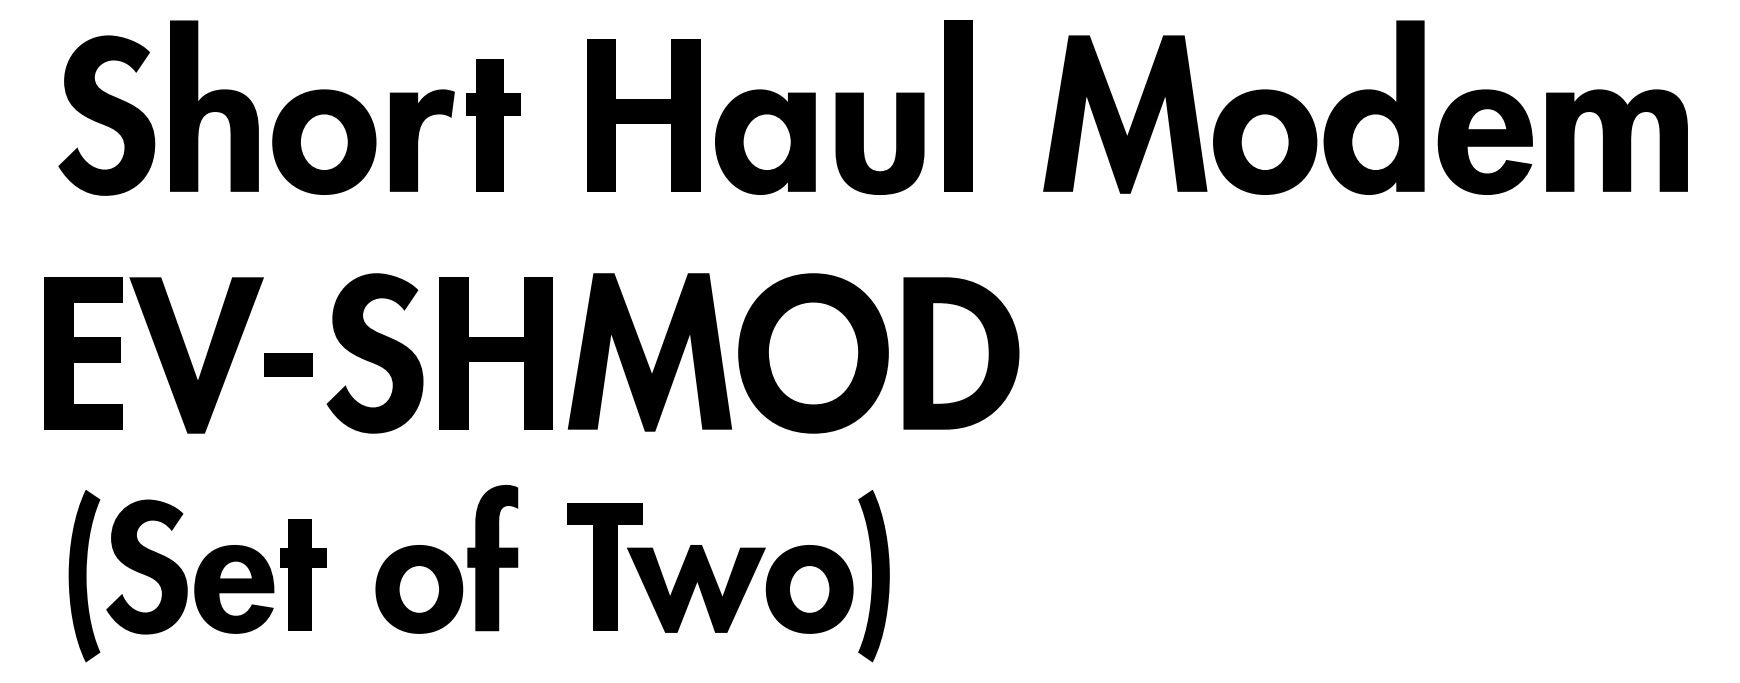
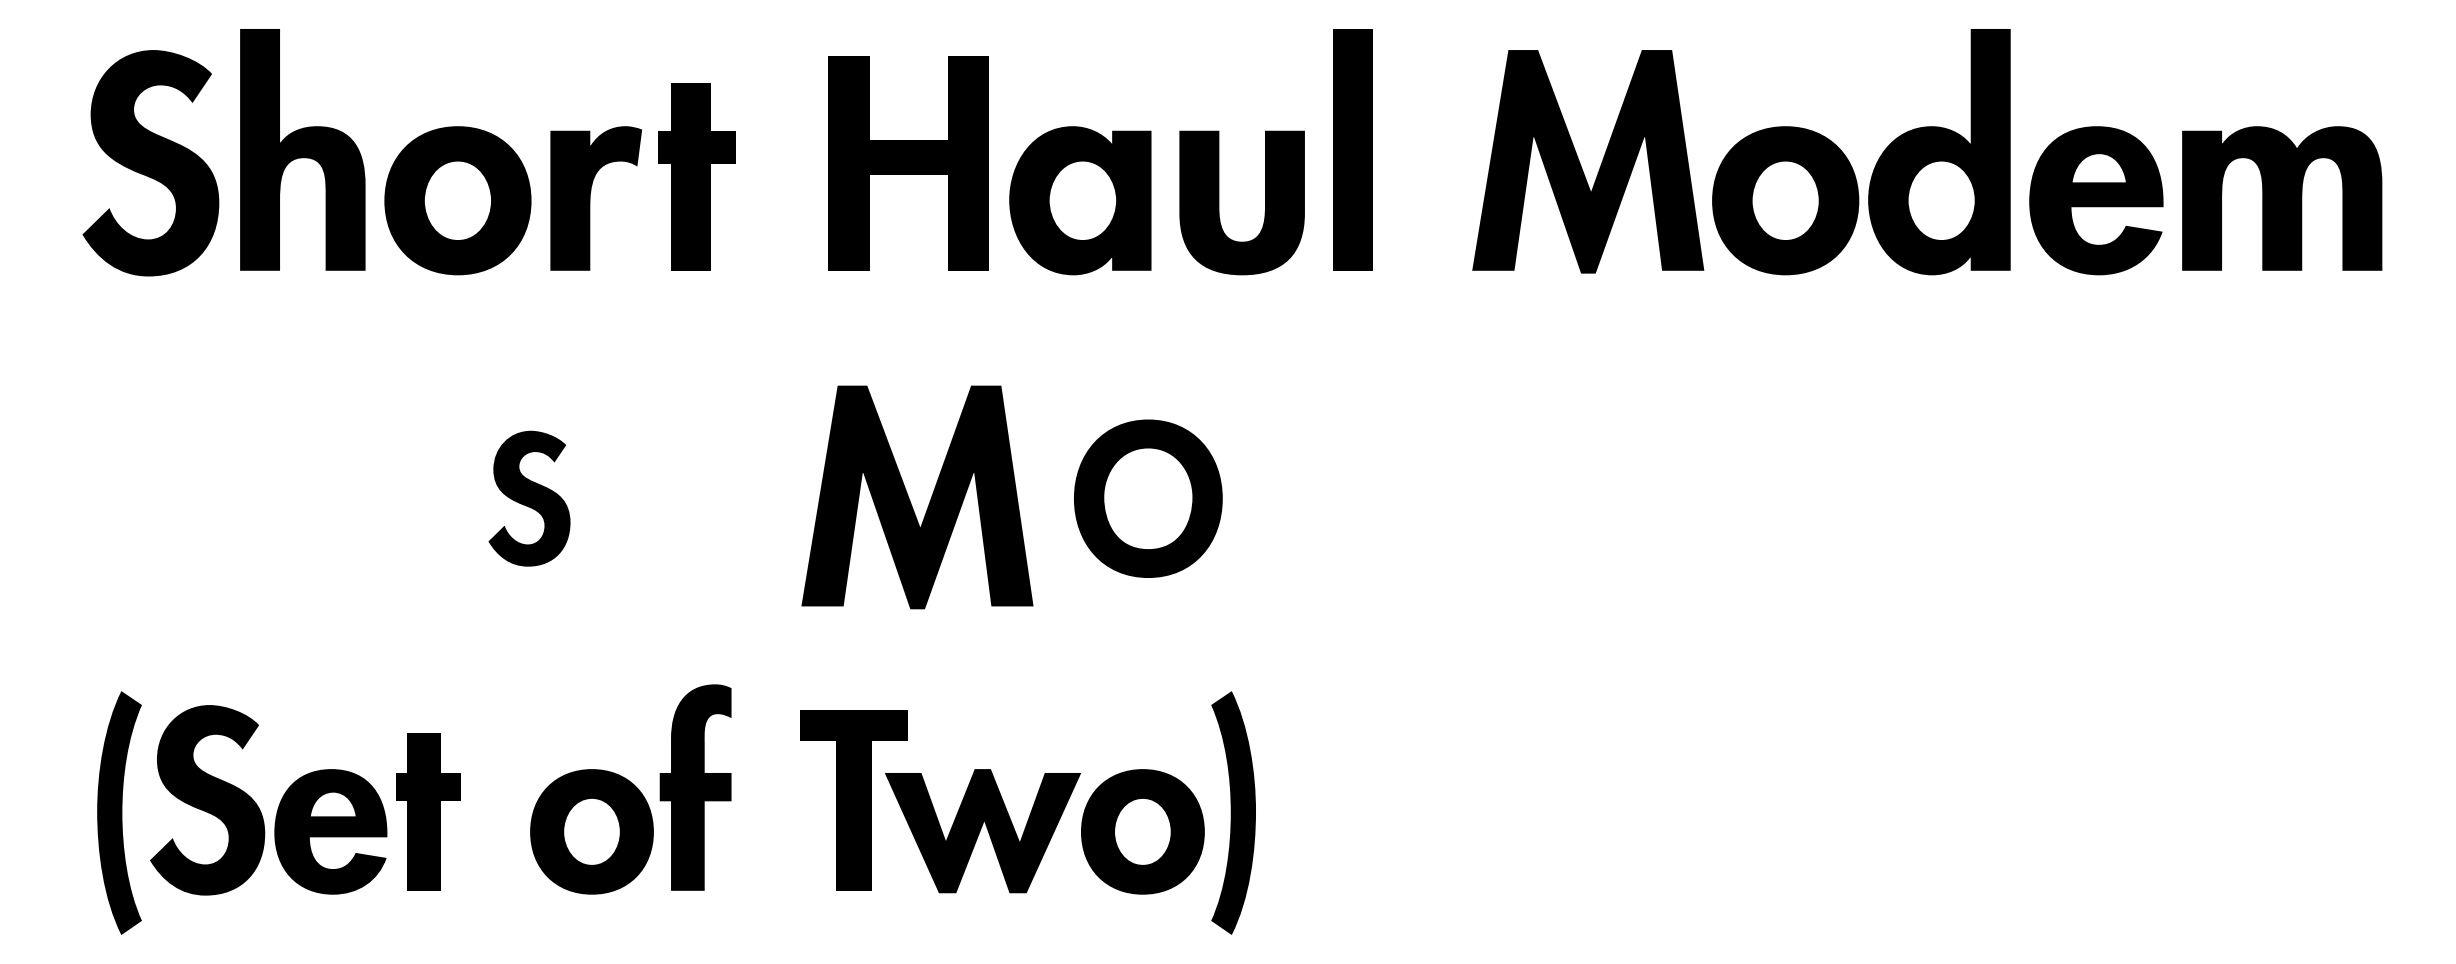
fill: (83, 353) -> (118, 498), removed
part: (375, 353) -> (529, 498), size x0.6
fill: (496, 353) -> (700, 498), removed
part: (813, 353) -> (1148, 498), size x0.7
part: (961, 353) -> (1356, 498), removed
fill: (196, 355) -> (277, 501), removed
part: (288, 364) -> (407, 514), removed

